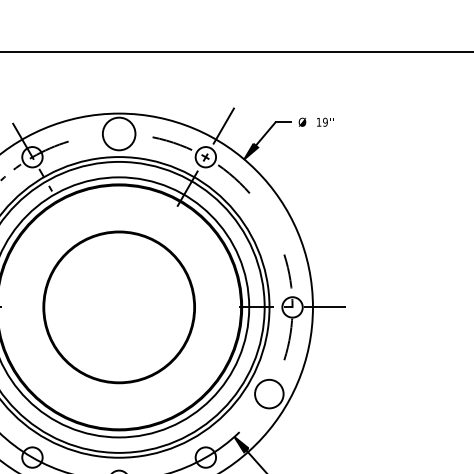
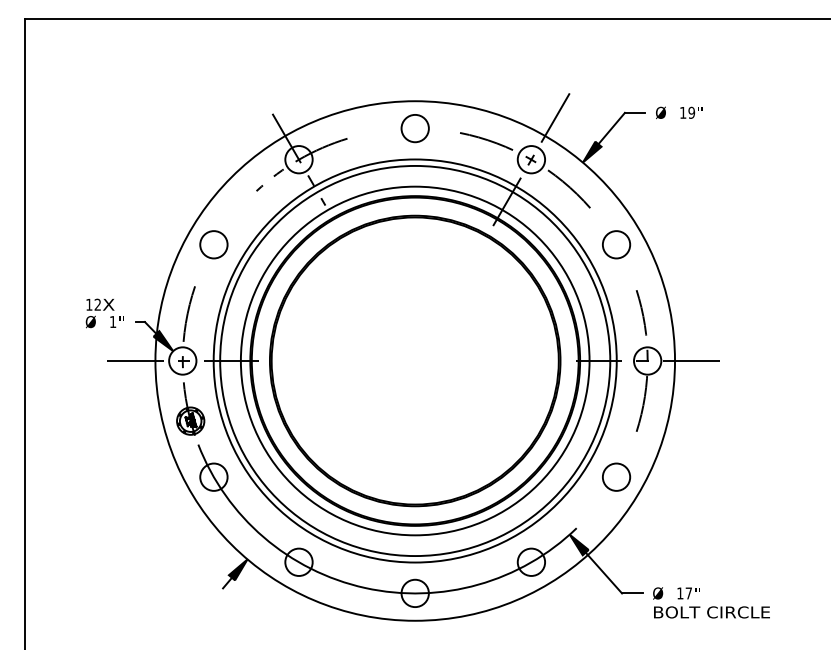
circle: (118, 133) -> (414, 128), size x0.62
circle: (269, 220) -> (616, 244), added
part: (119, 307) -> (415, 360), size x1.43
circle: (269, 393) -> (616, 476), size x0.71

